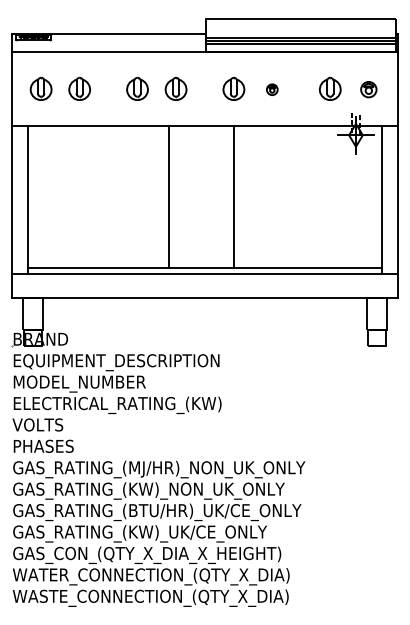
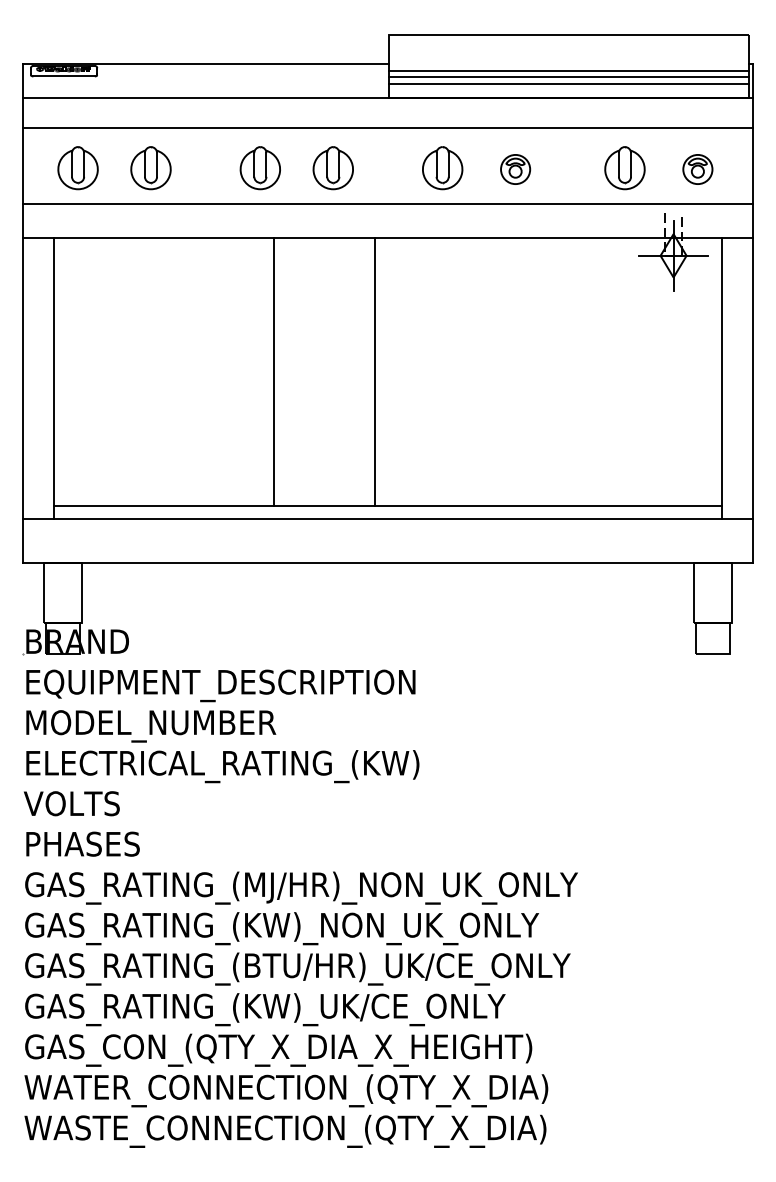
line: (204, 67) -> (387, 127), added
part: (271, 89) -> (513, 169), size x1.43
line: (204, 107) -> (387, 203), added
line: (168, 196) -> (273, 371), moved
line: (234, 196) -> (375, 371), moved

